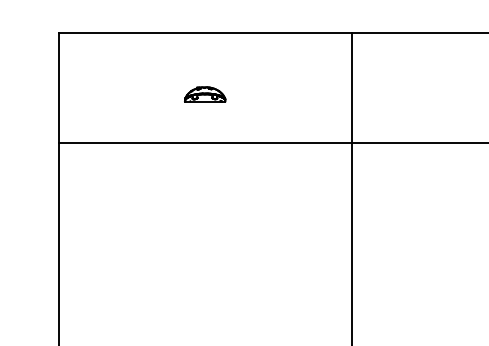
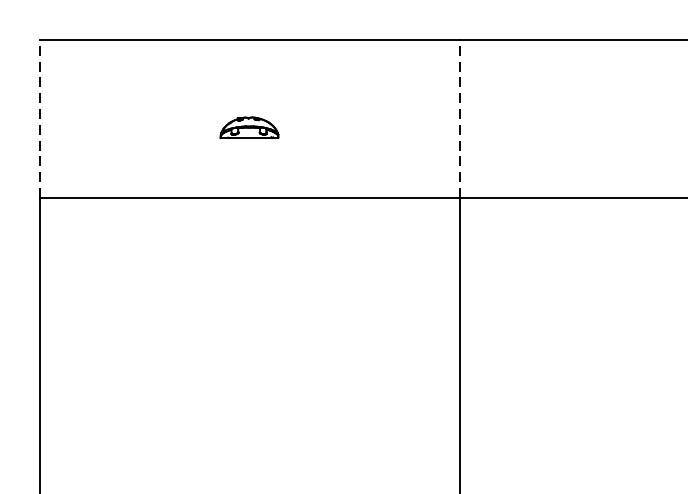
line: (59, 87) -> (40, 117), solid -> dashed
line: (351, 87) -> (459, 117), solid -> dashed

